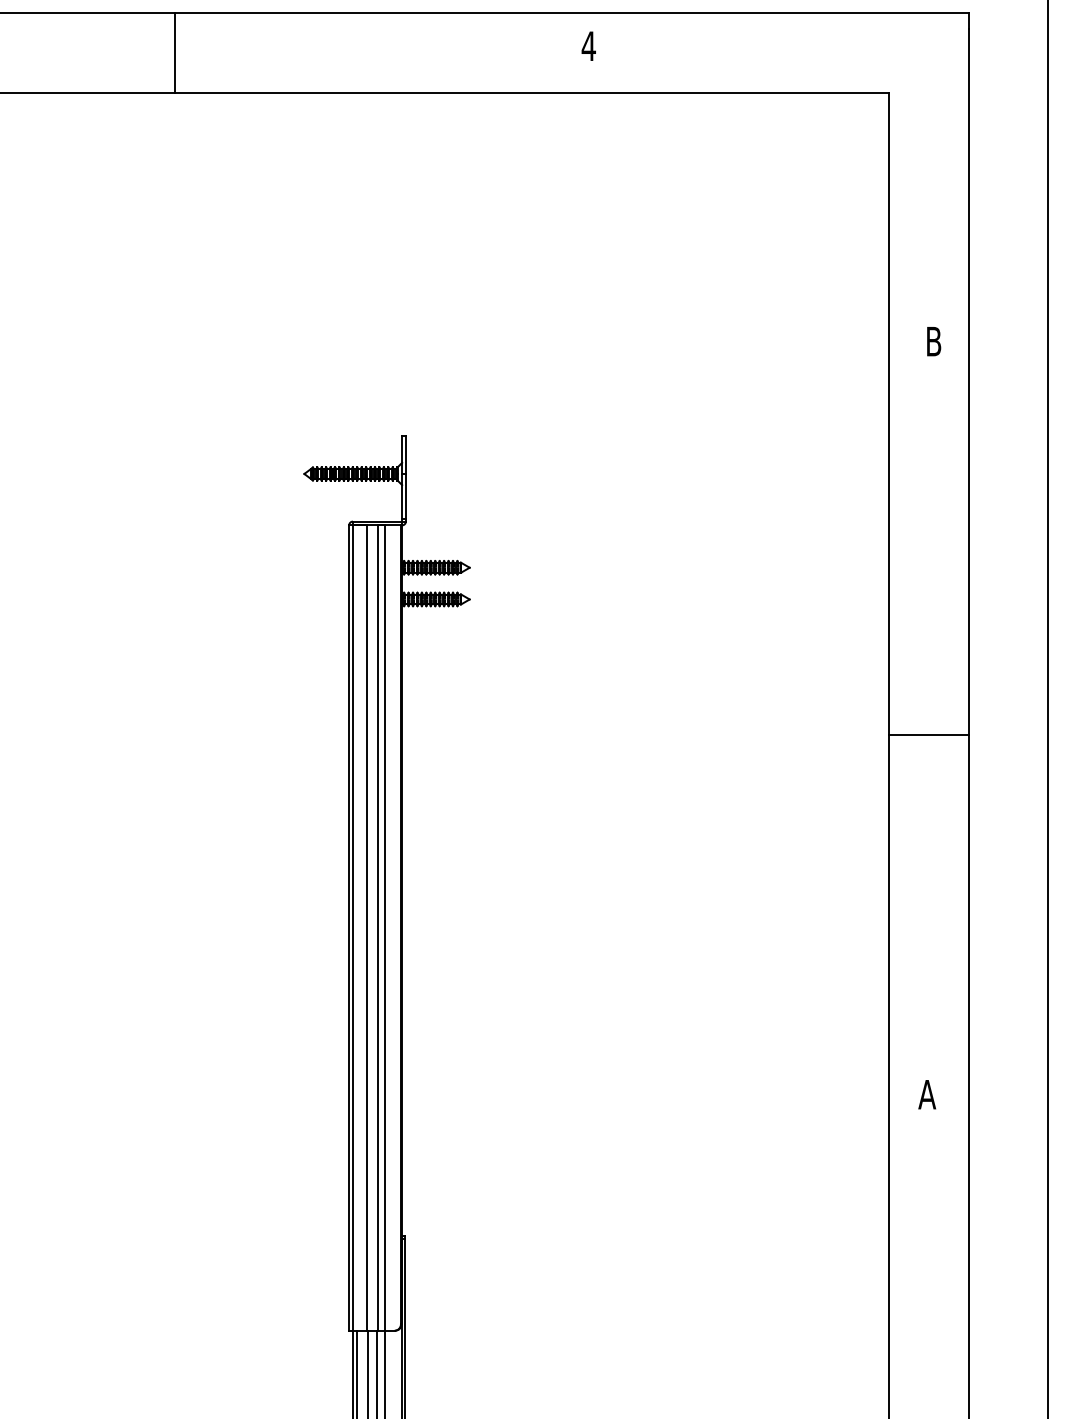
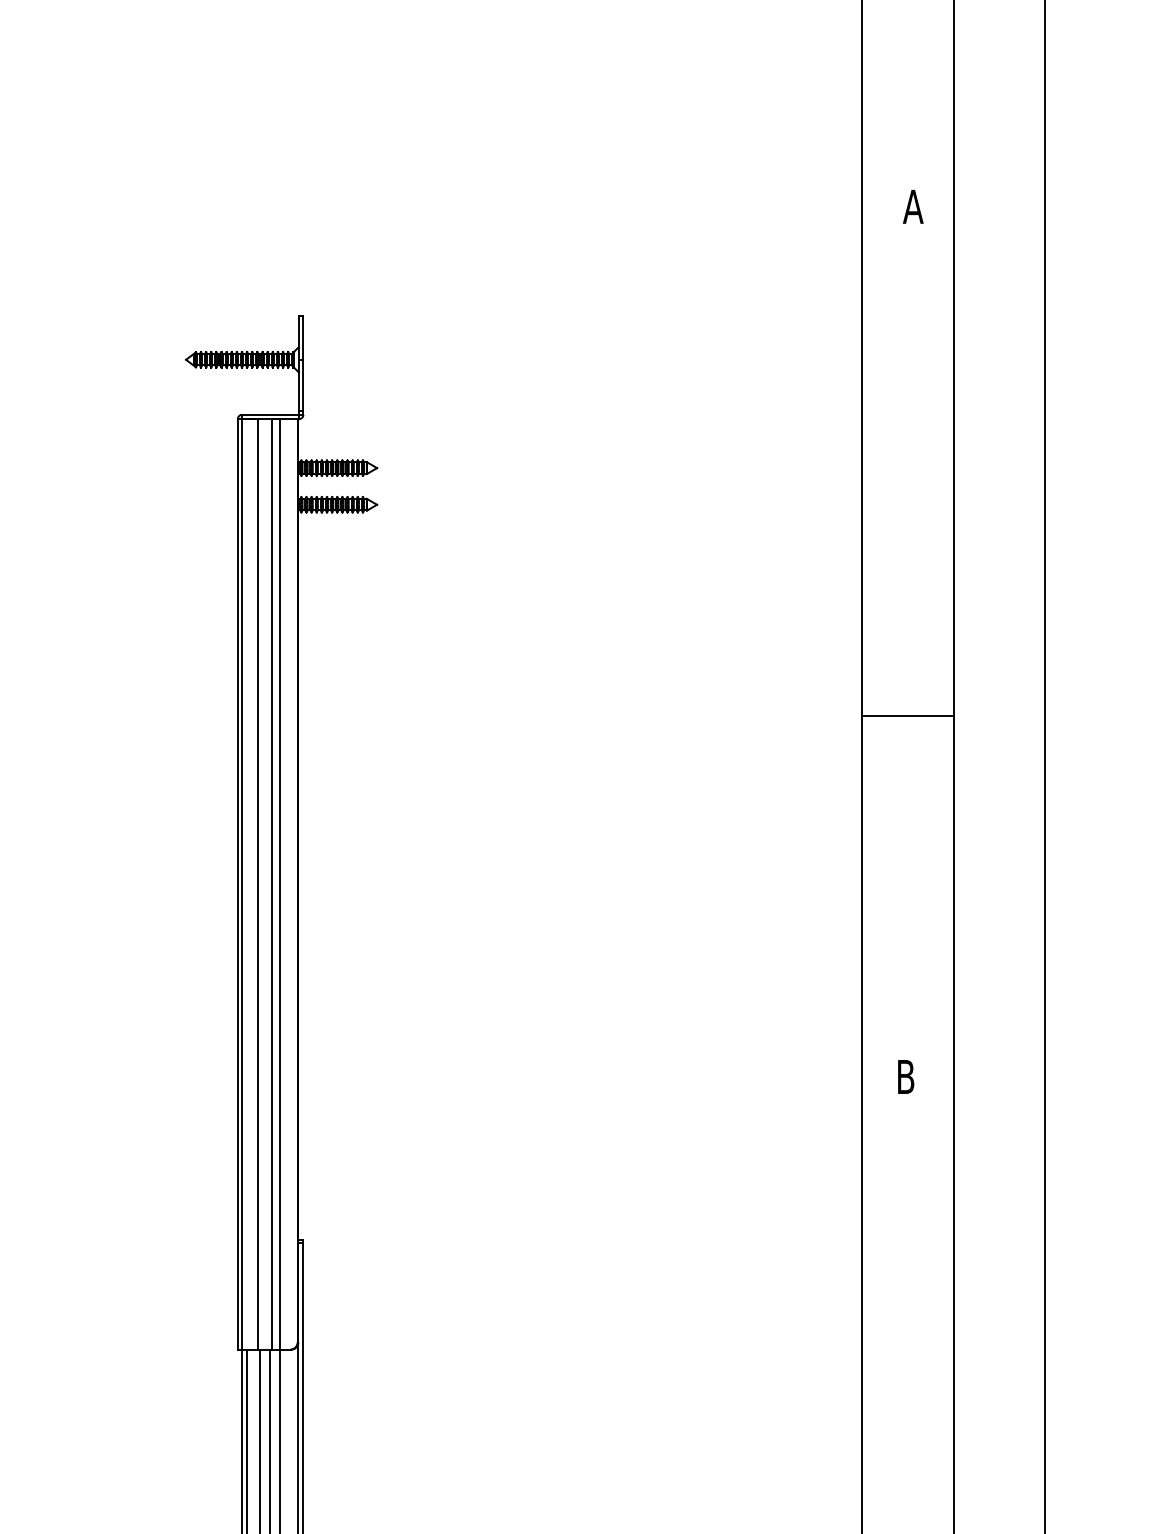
text: (933, 341) -> (912, 206), B -> A
line: (928, 734) -> (907, 716), moved
text: (927, 1094) -> (906, 1076), A -> B

